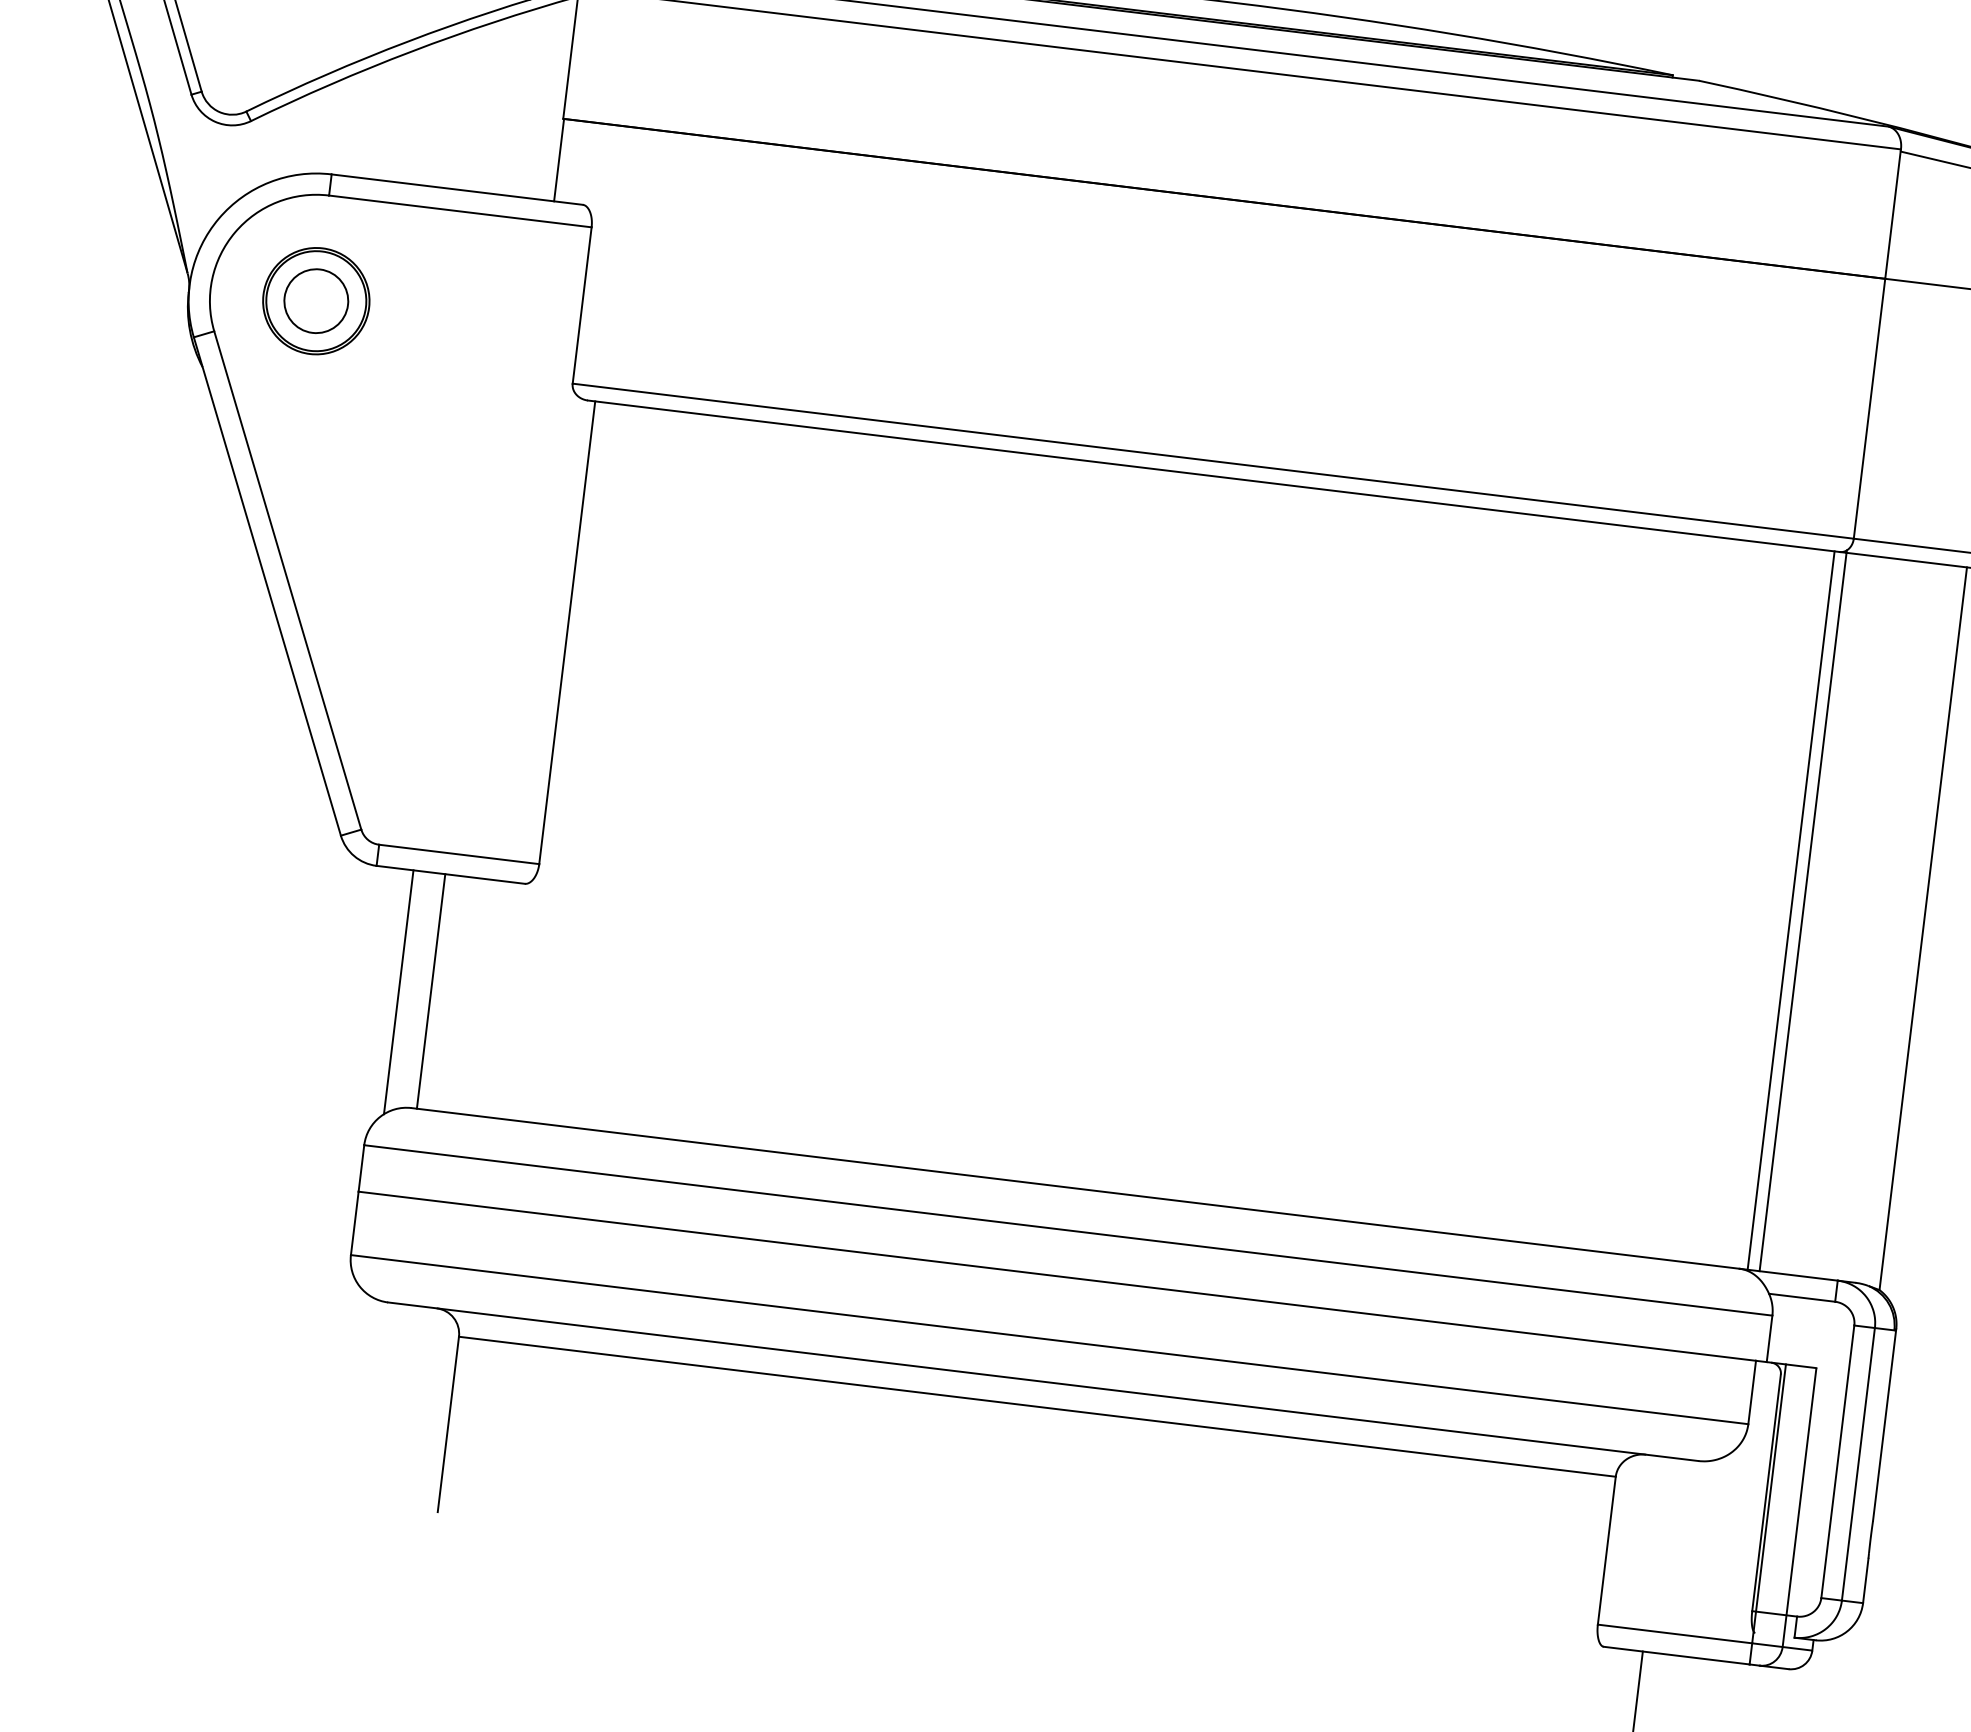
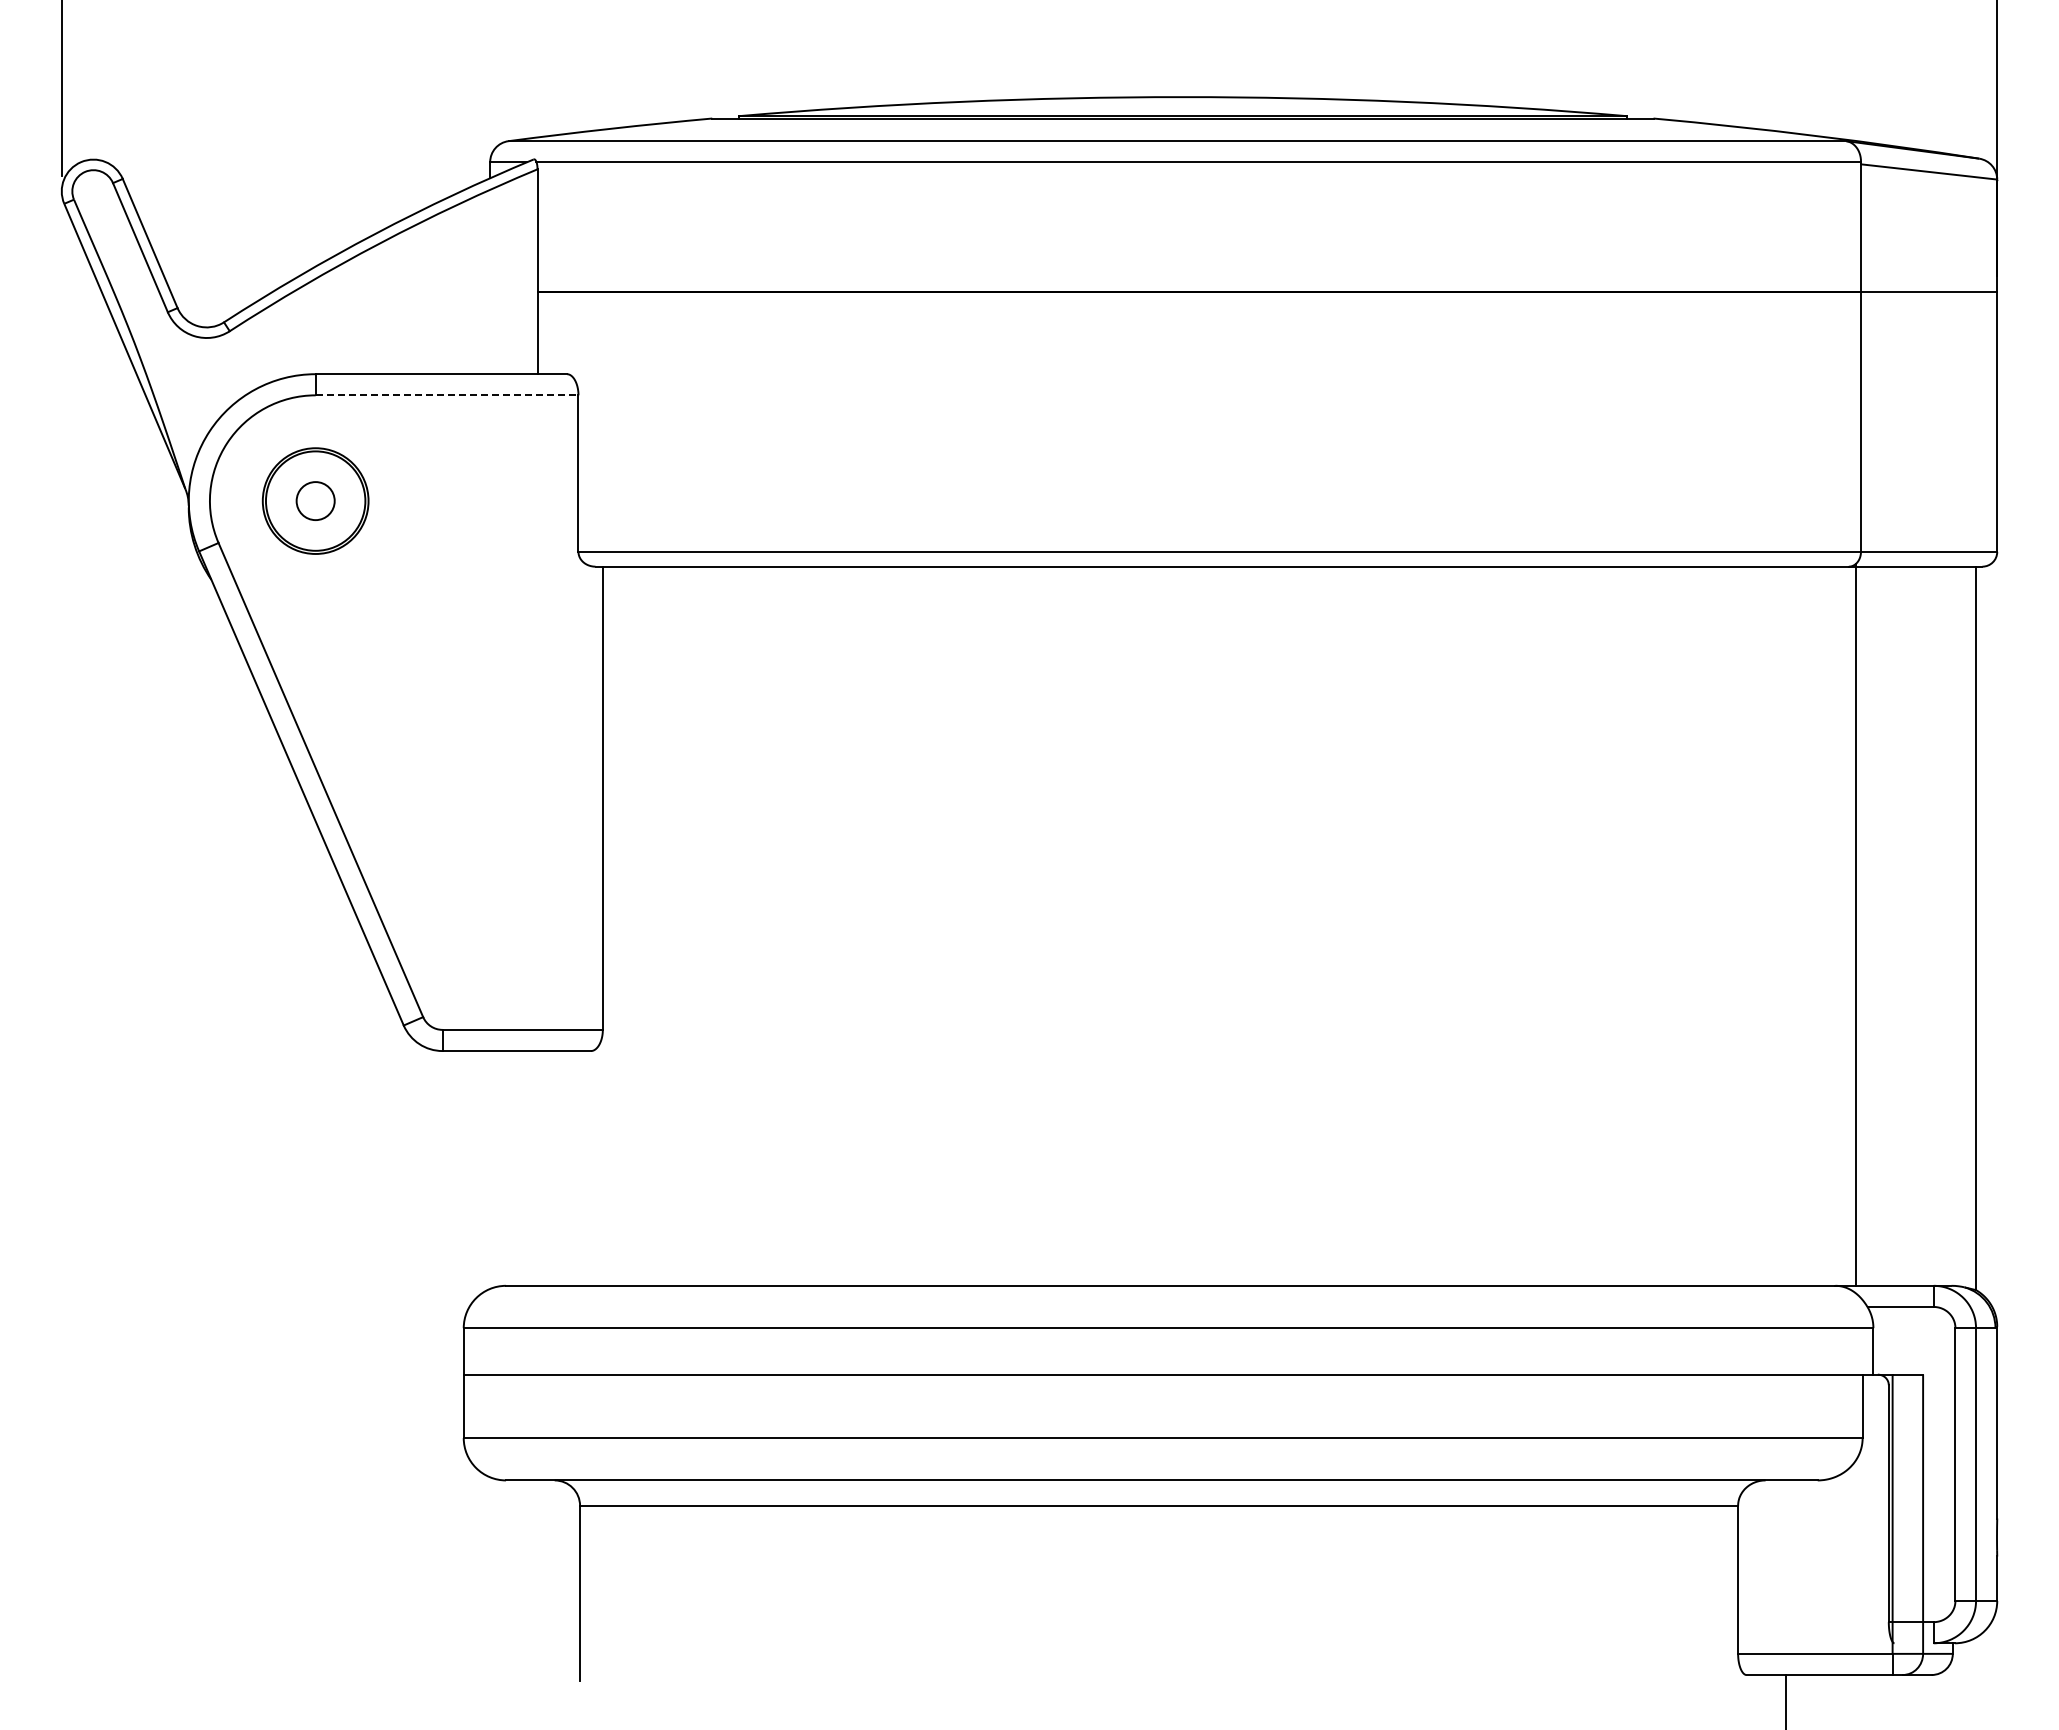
line: (460, 211) -> (447, 395), solid -> dashed
circle: (316, 300) -> (315, 500), size x0.6
line: (1791, 909) -> (1843, 925), removed
line: (431, 991) -> (511, 1168), removed
line: (398, 992) -> (479, 1173), removed

